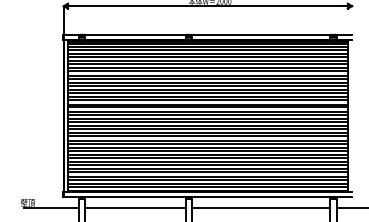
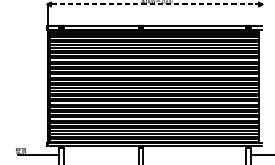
line: (208, 6) -> (155, 4), solid -> dashed
line: (135, 208) -> (101, 155), removed
line: (261, 208) -> (194, 155), removed

